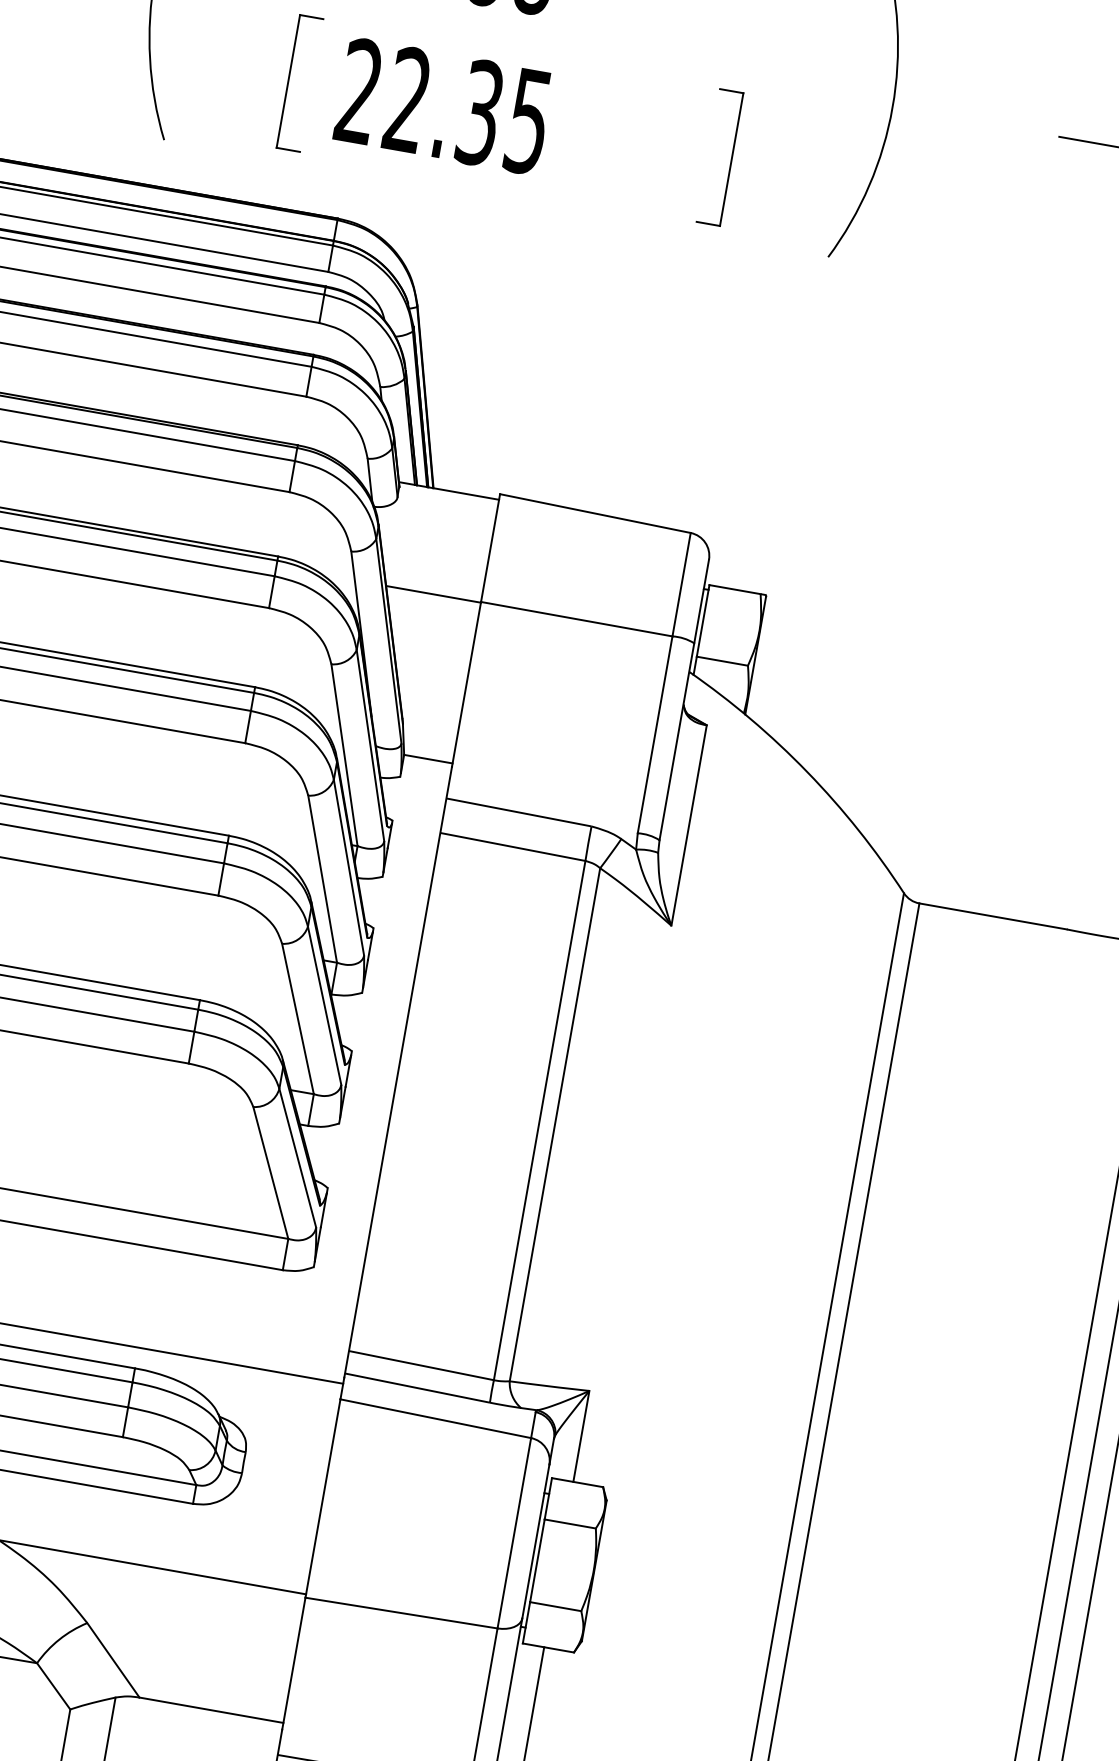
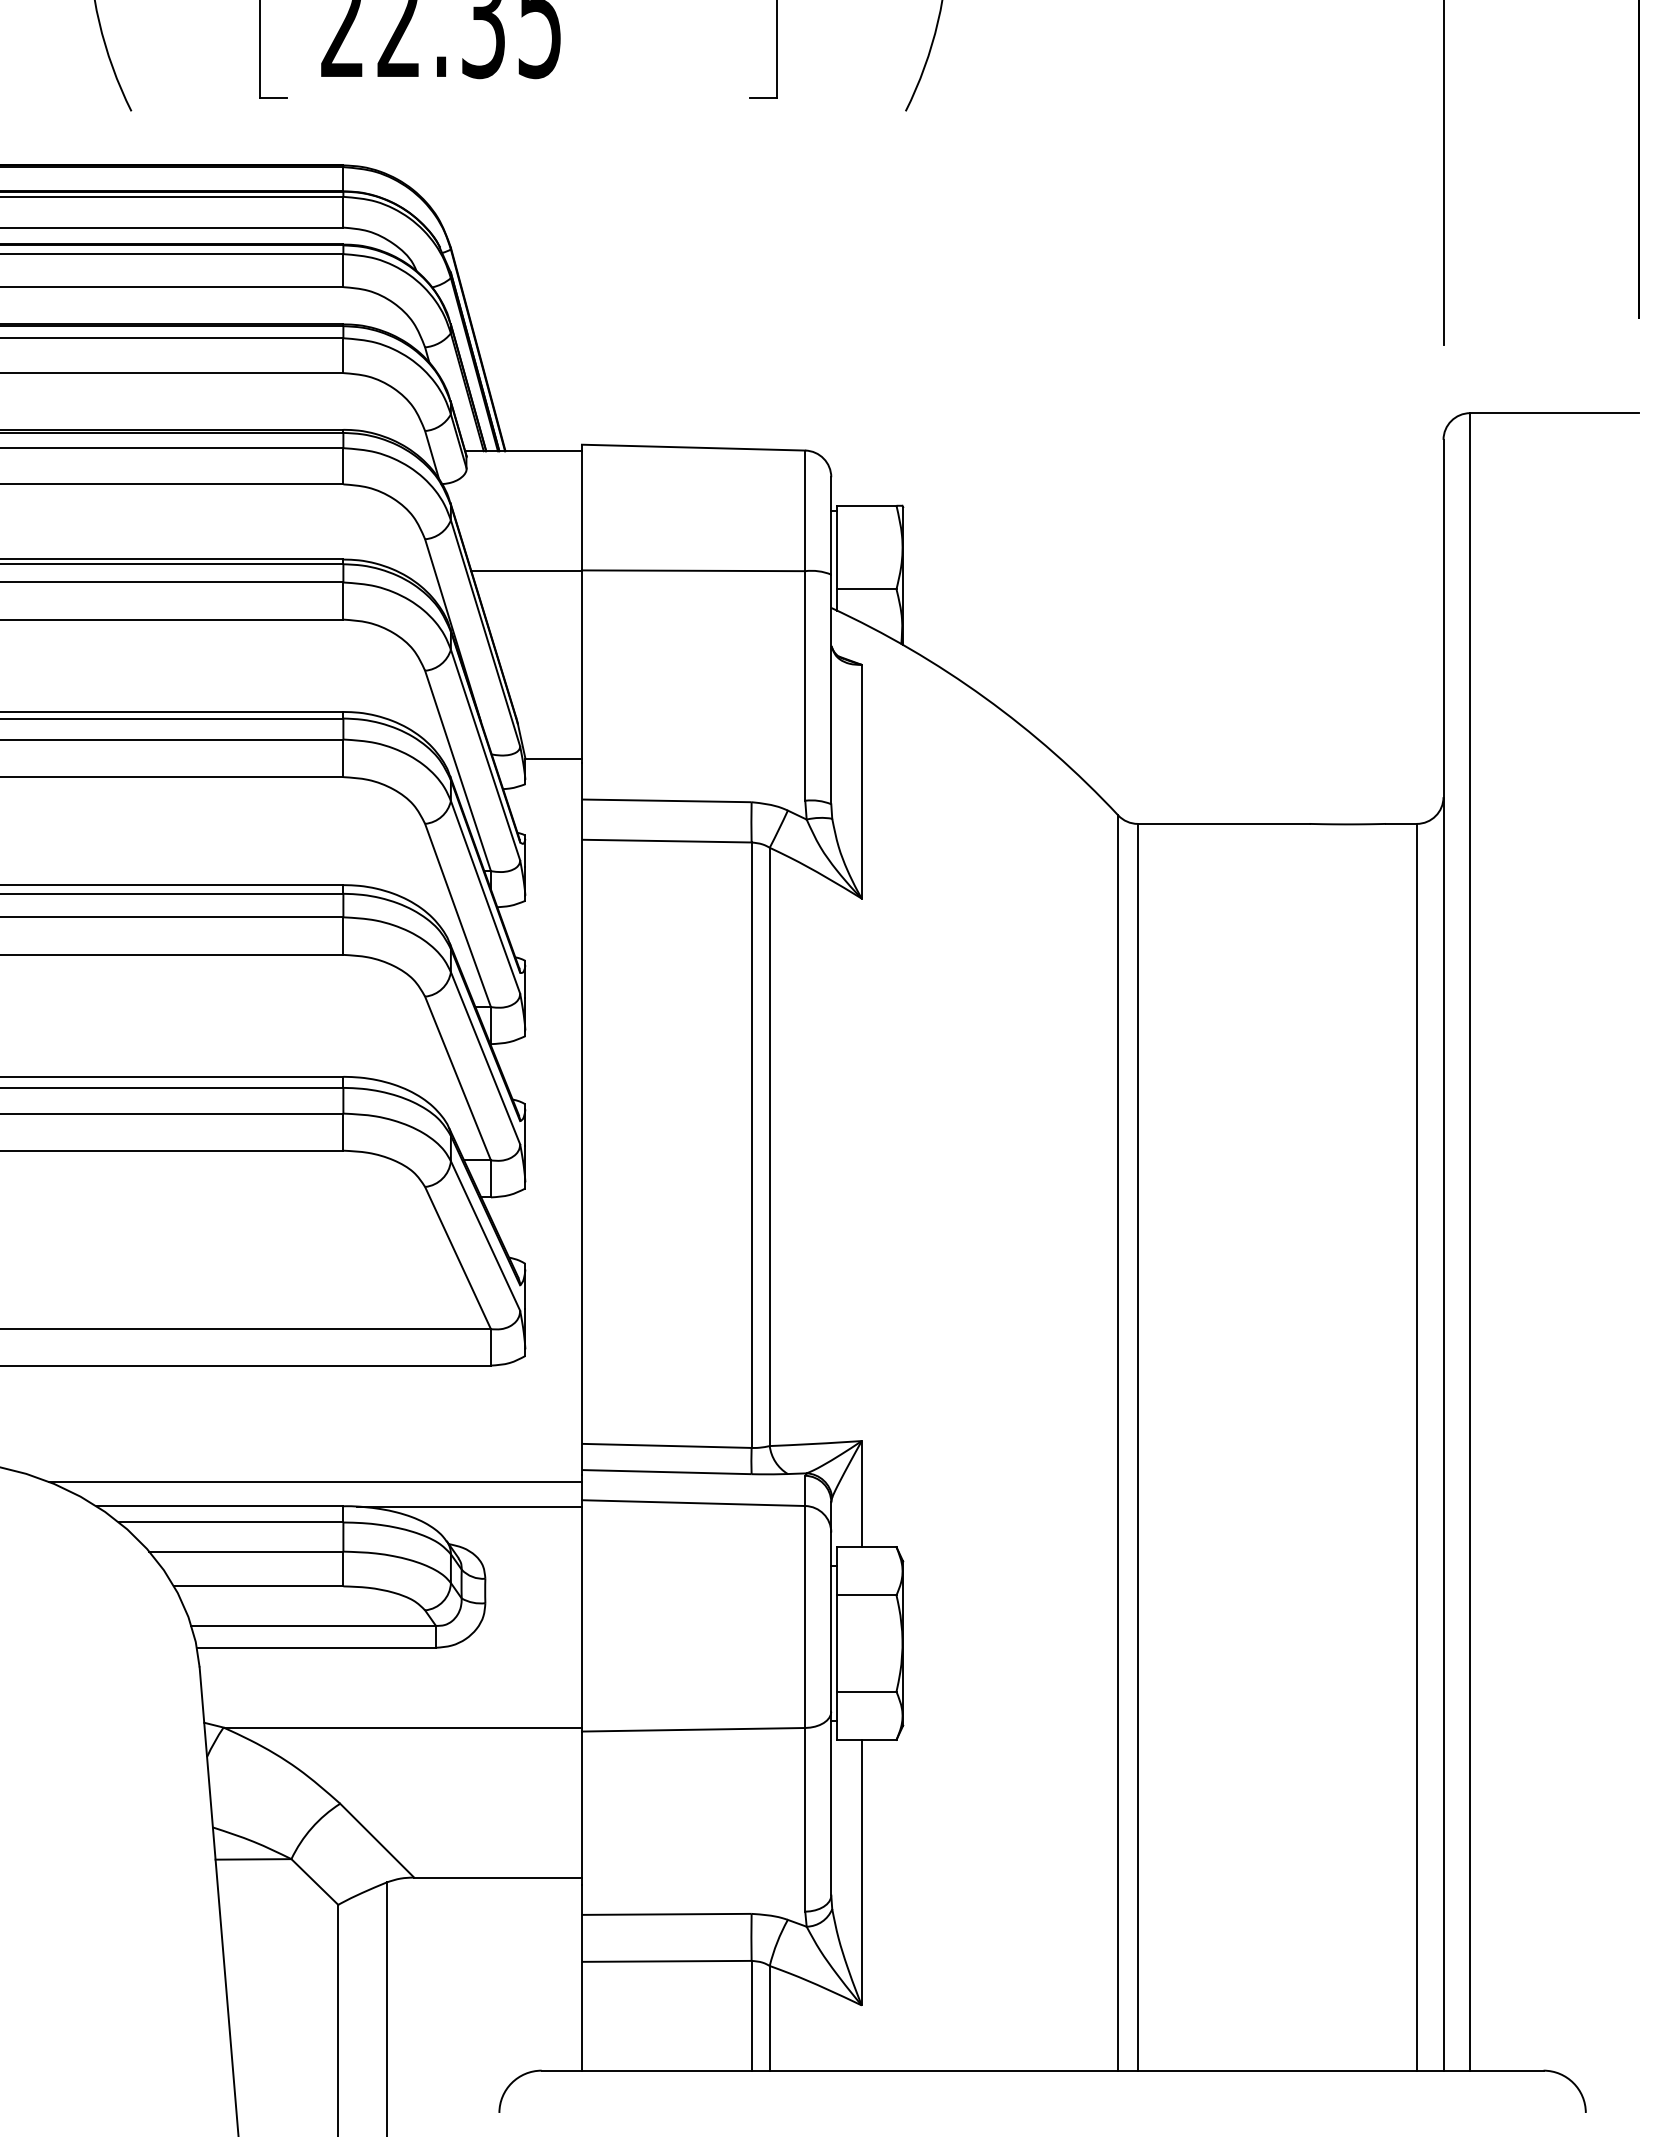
line: (242, 1387) -> (468, 1506), added

